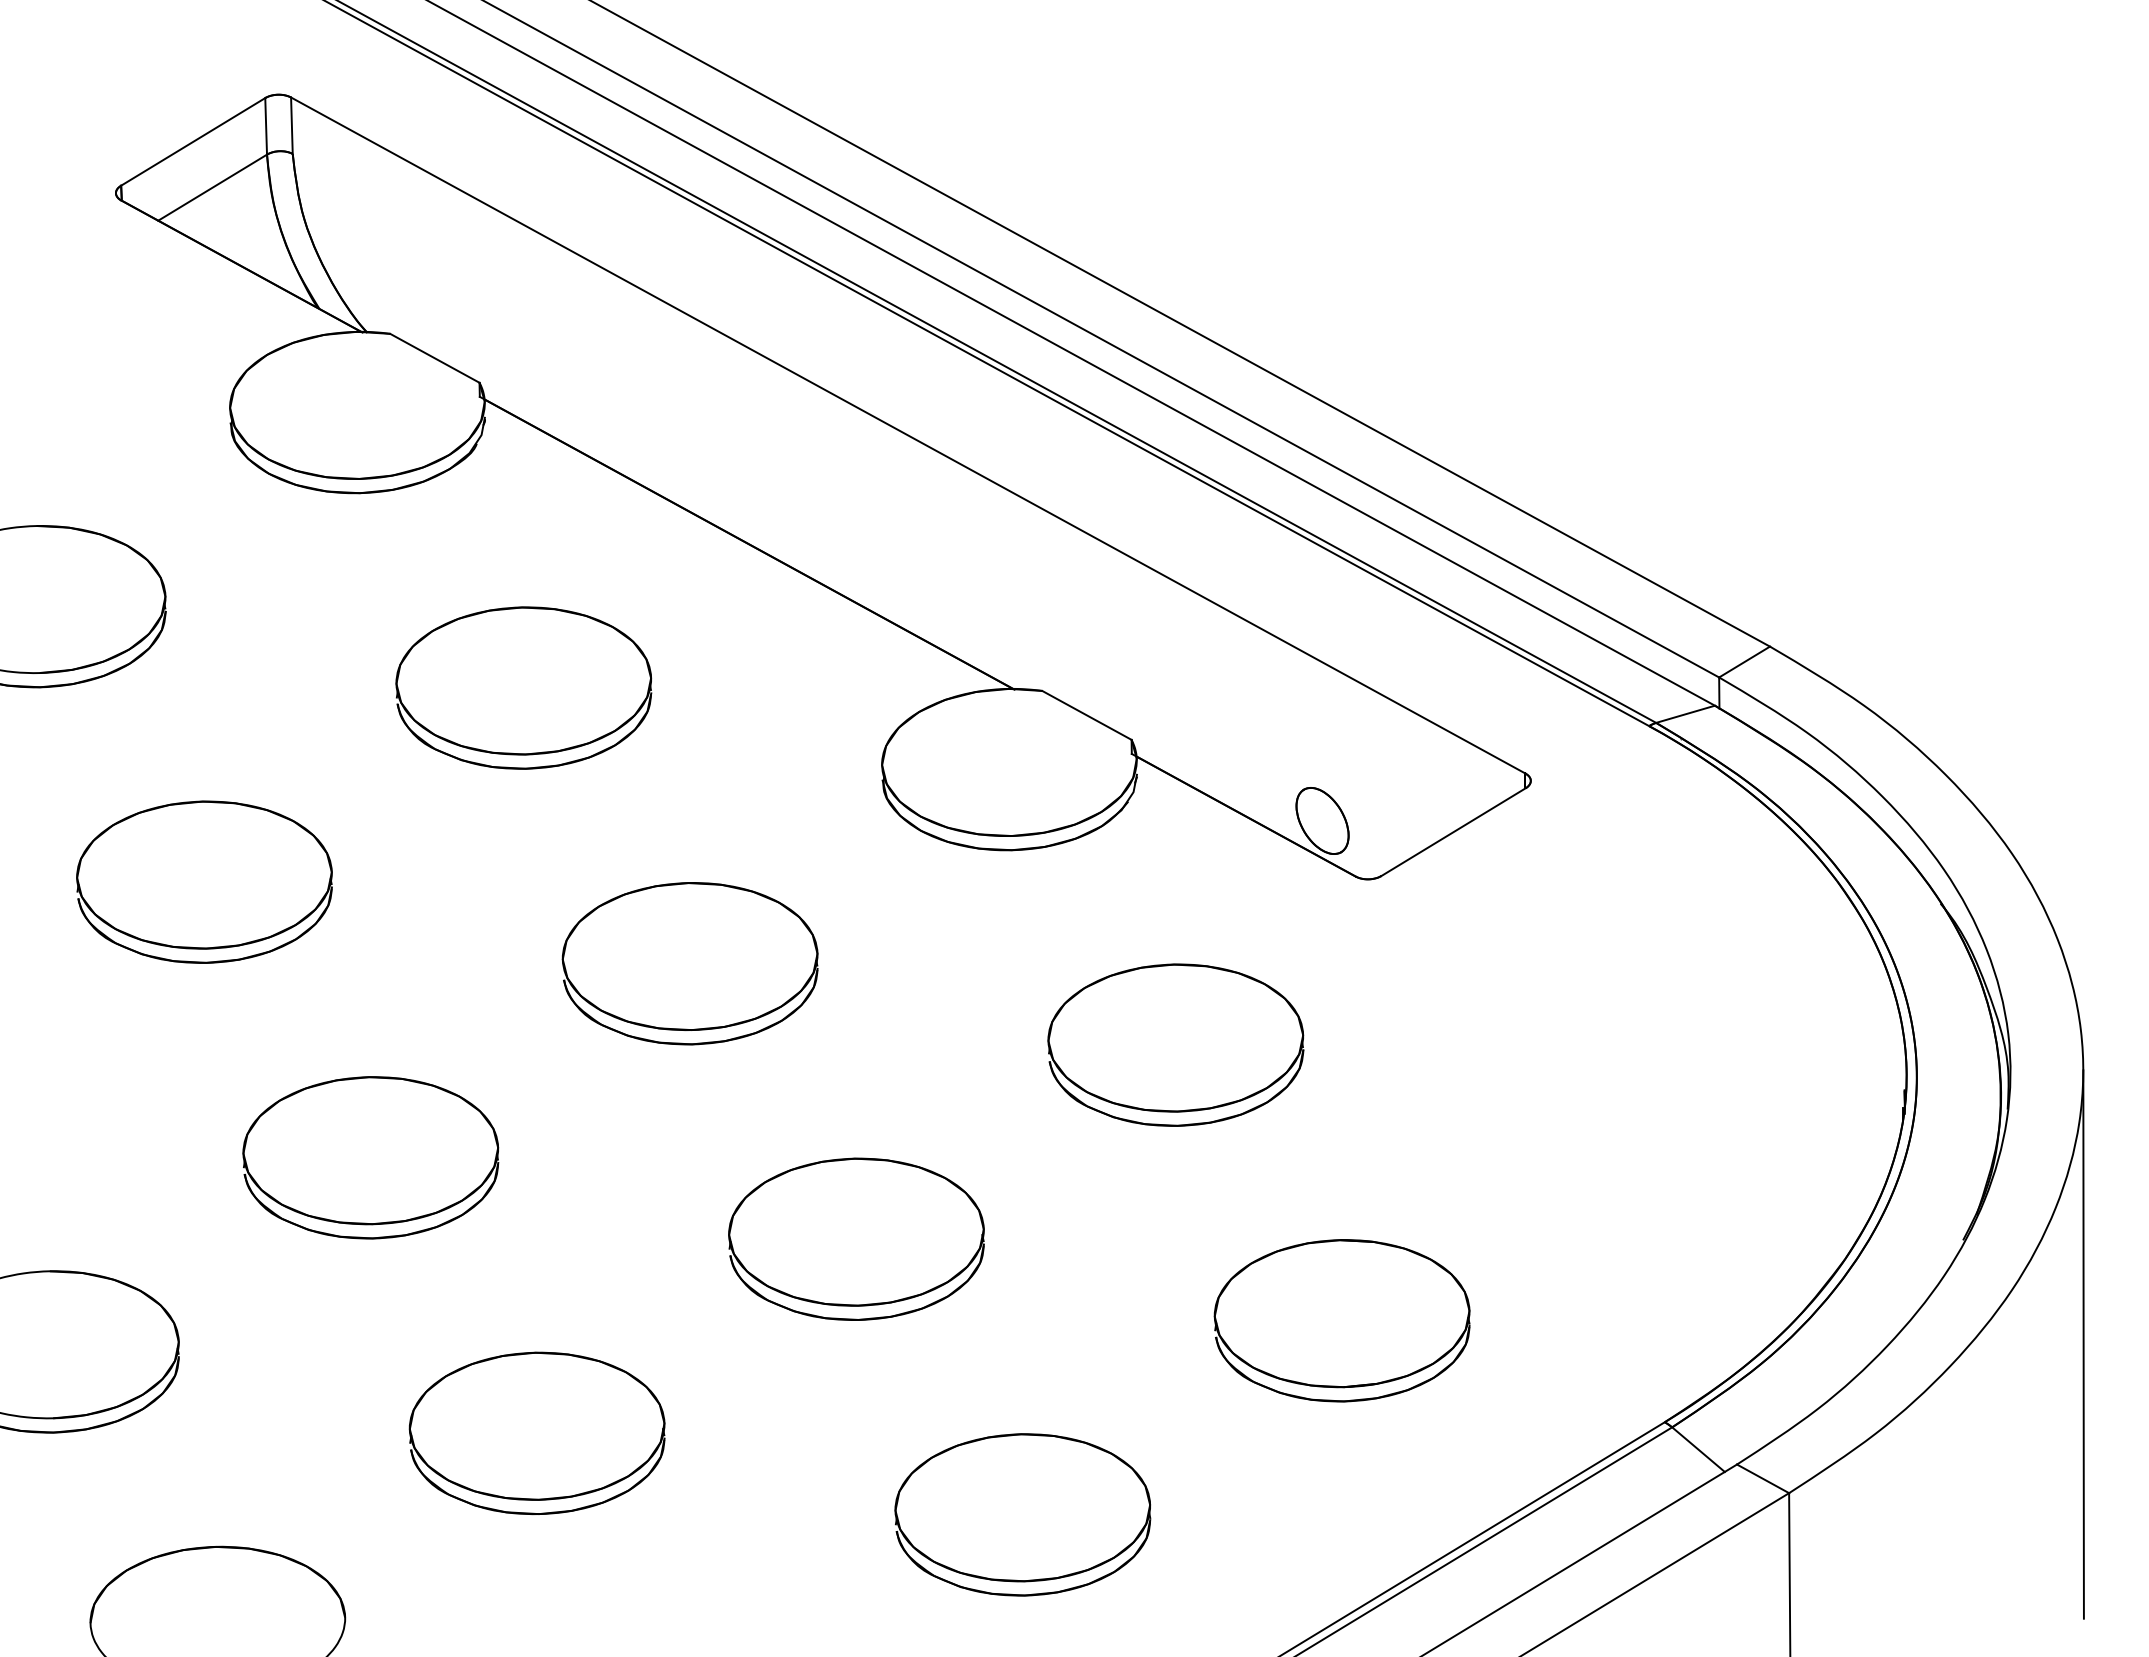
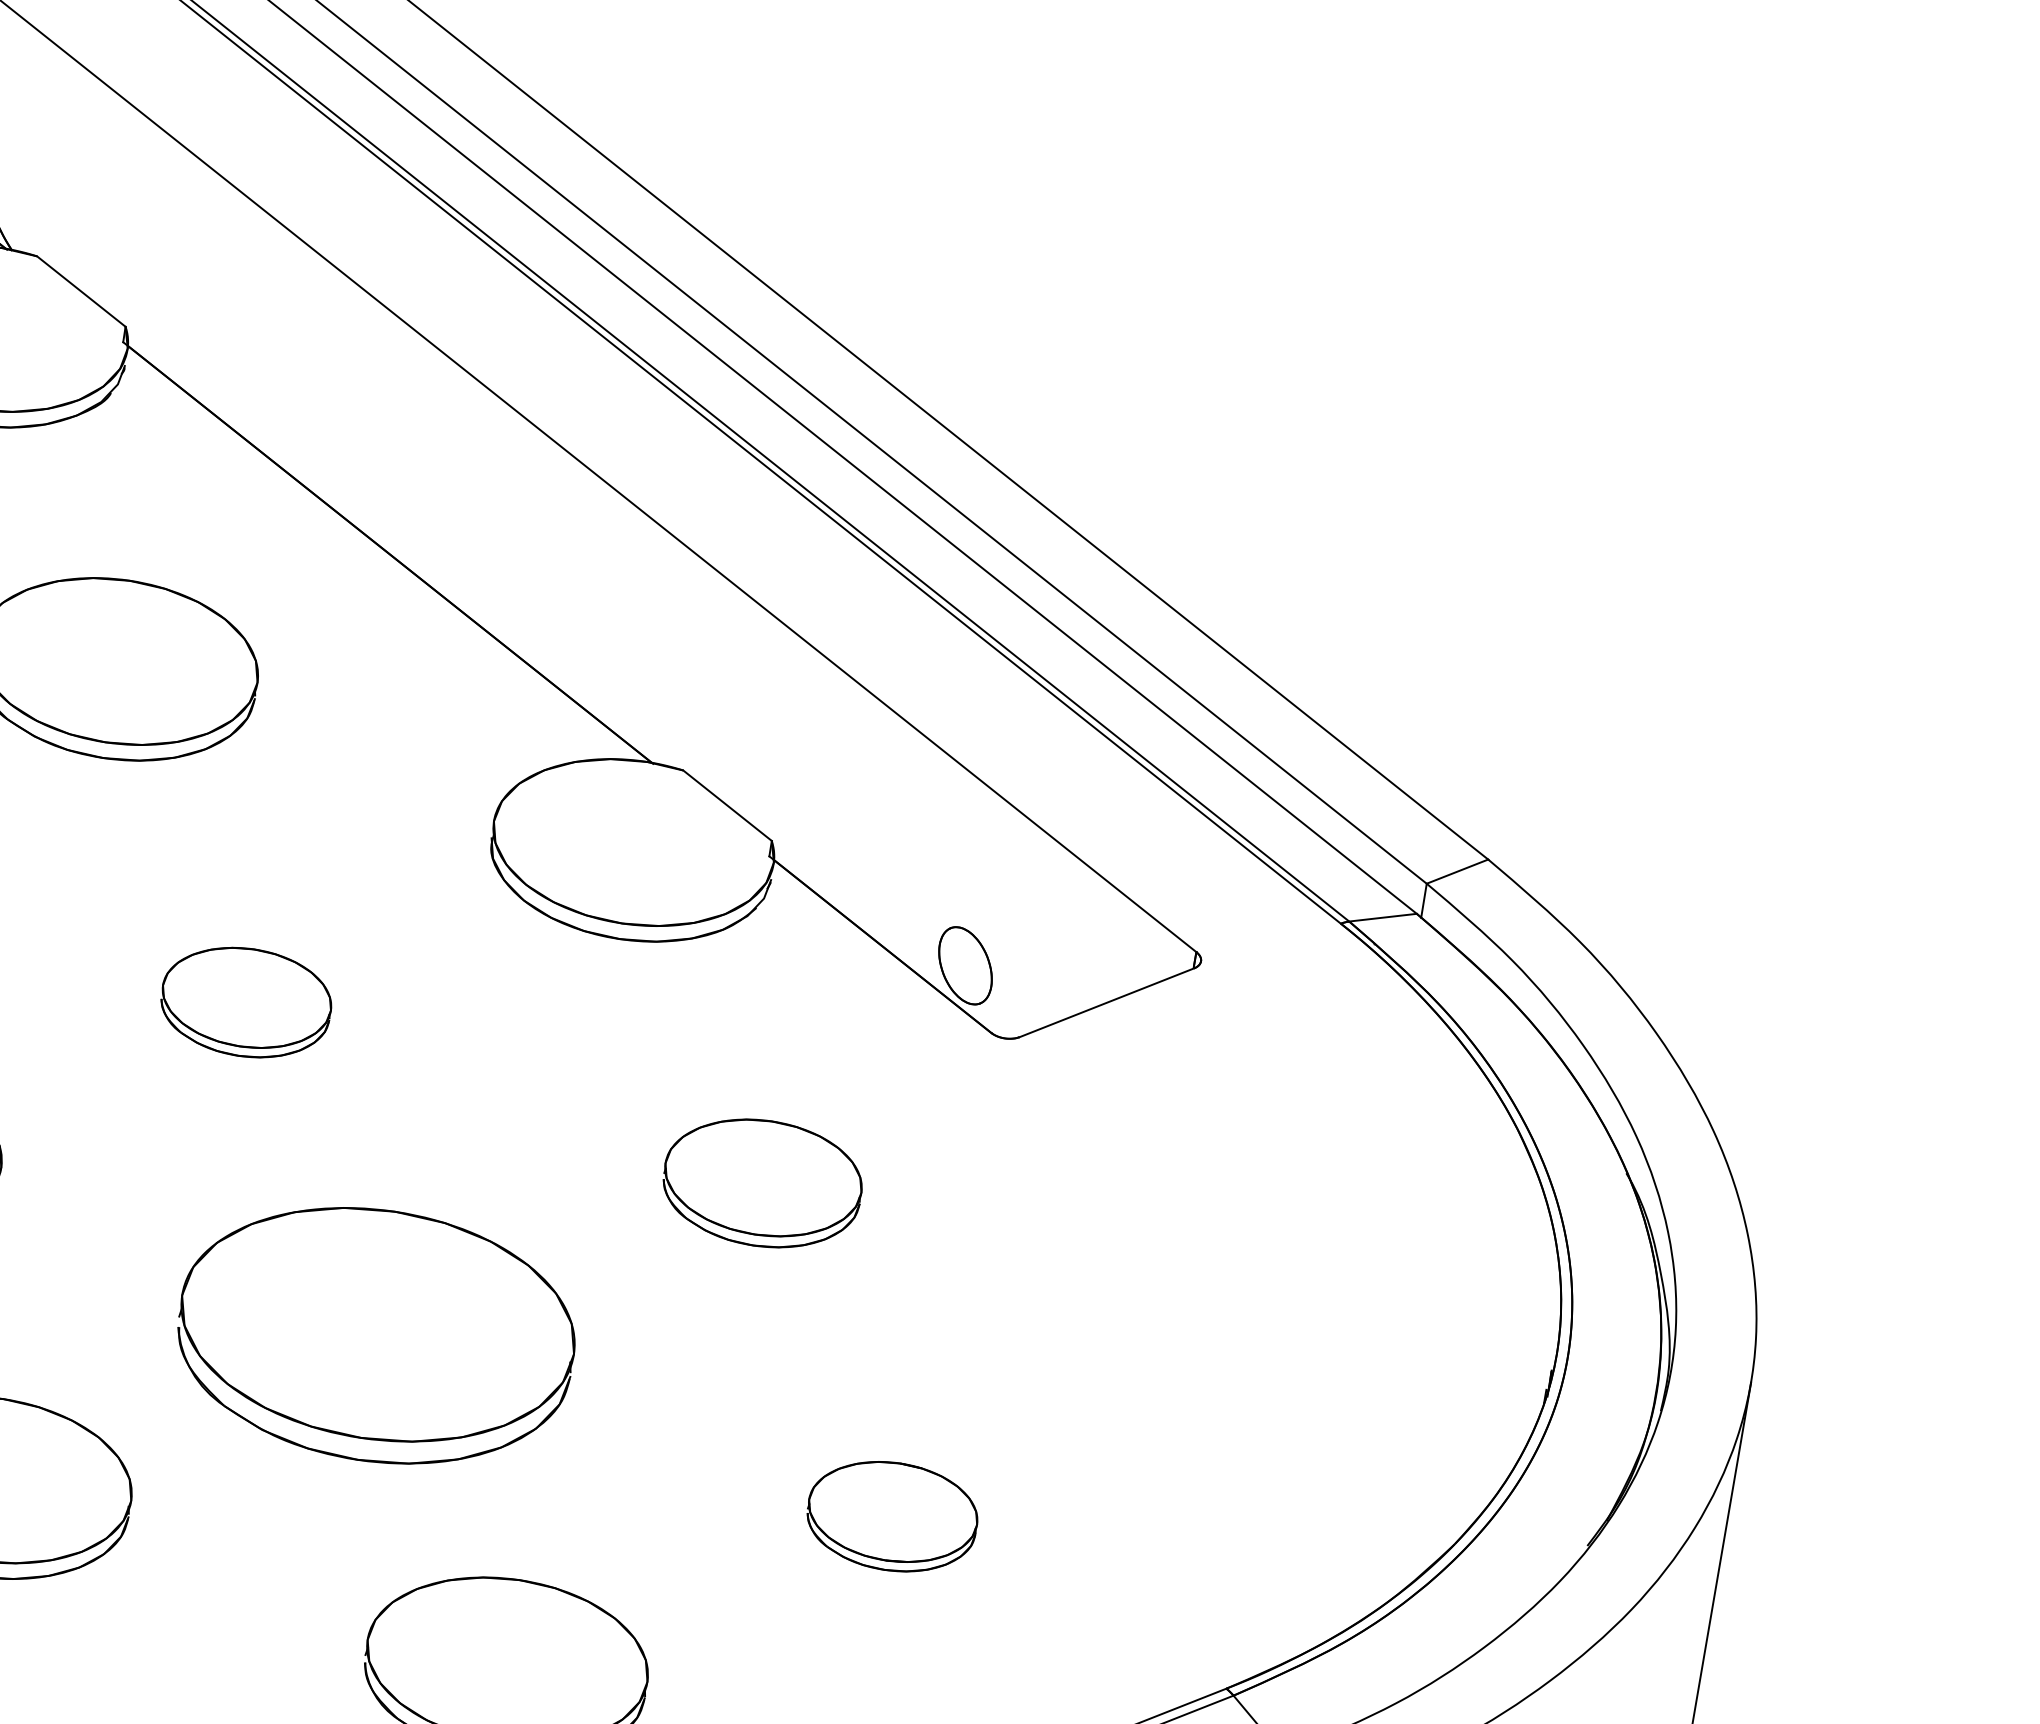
part: (689, 963) -> (245, 1002), size x0.6
part: (1175, 1044) -> (762, 1182), size x0.7
part: (856, 1238) -> (376, 1334), size x1.4
part: (1341, 1320) -> (891, 1516), size x0.6

